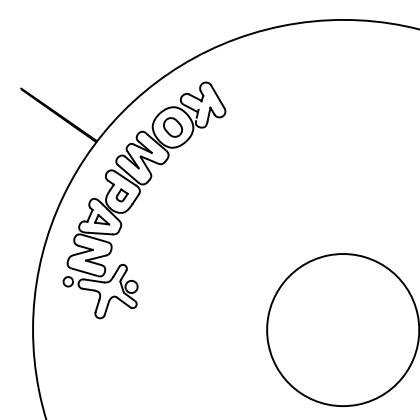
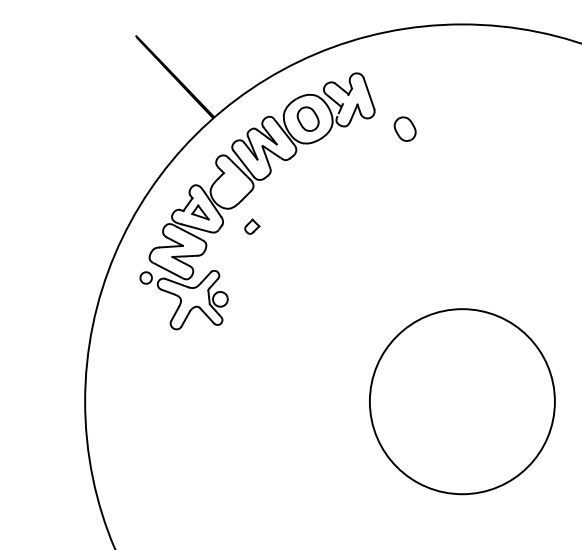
part: (252, 119) -> (404, 128), added
part: (122, 195) -> (252, 226), moved

